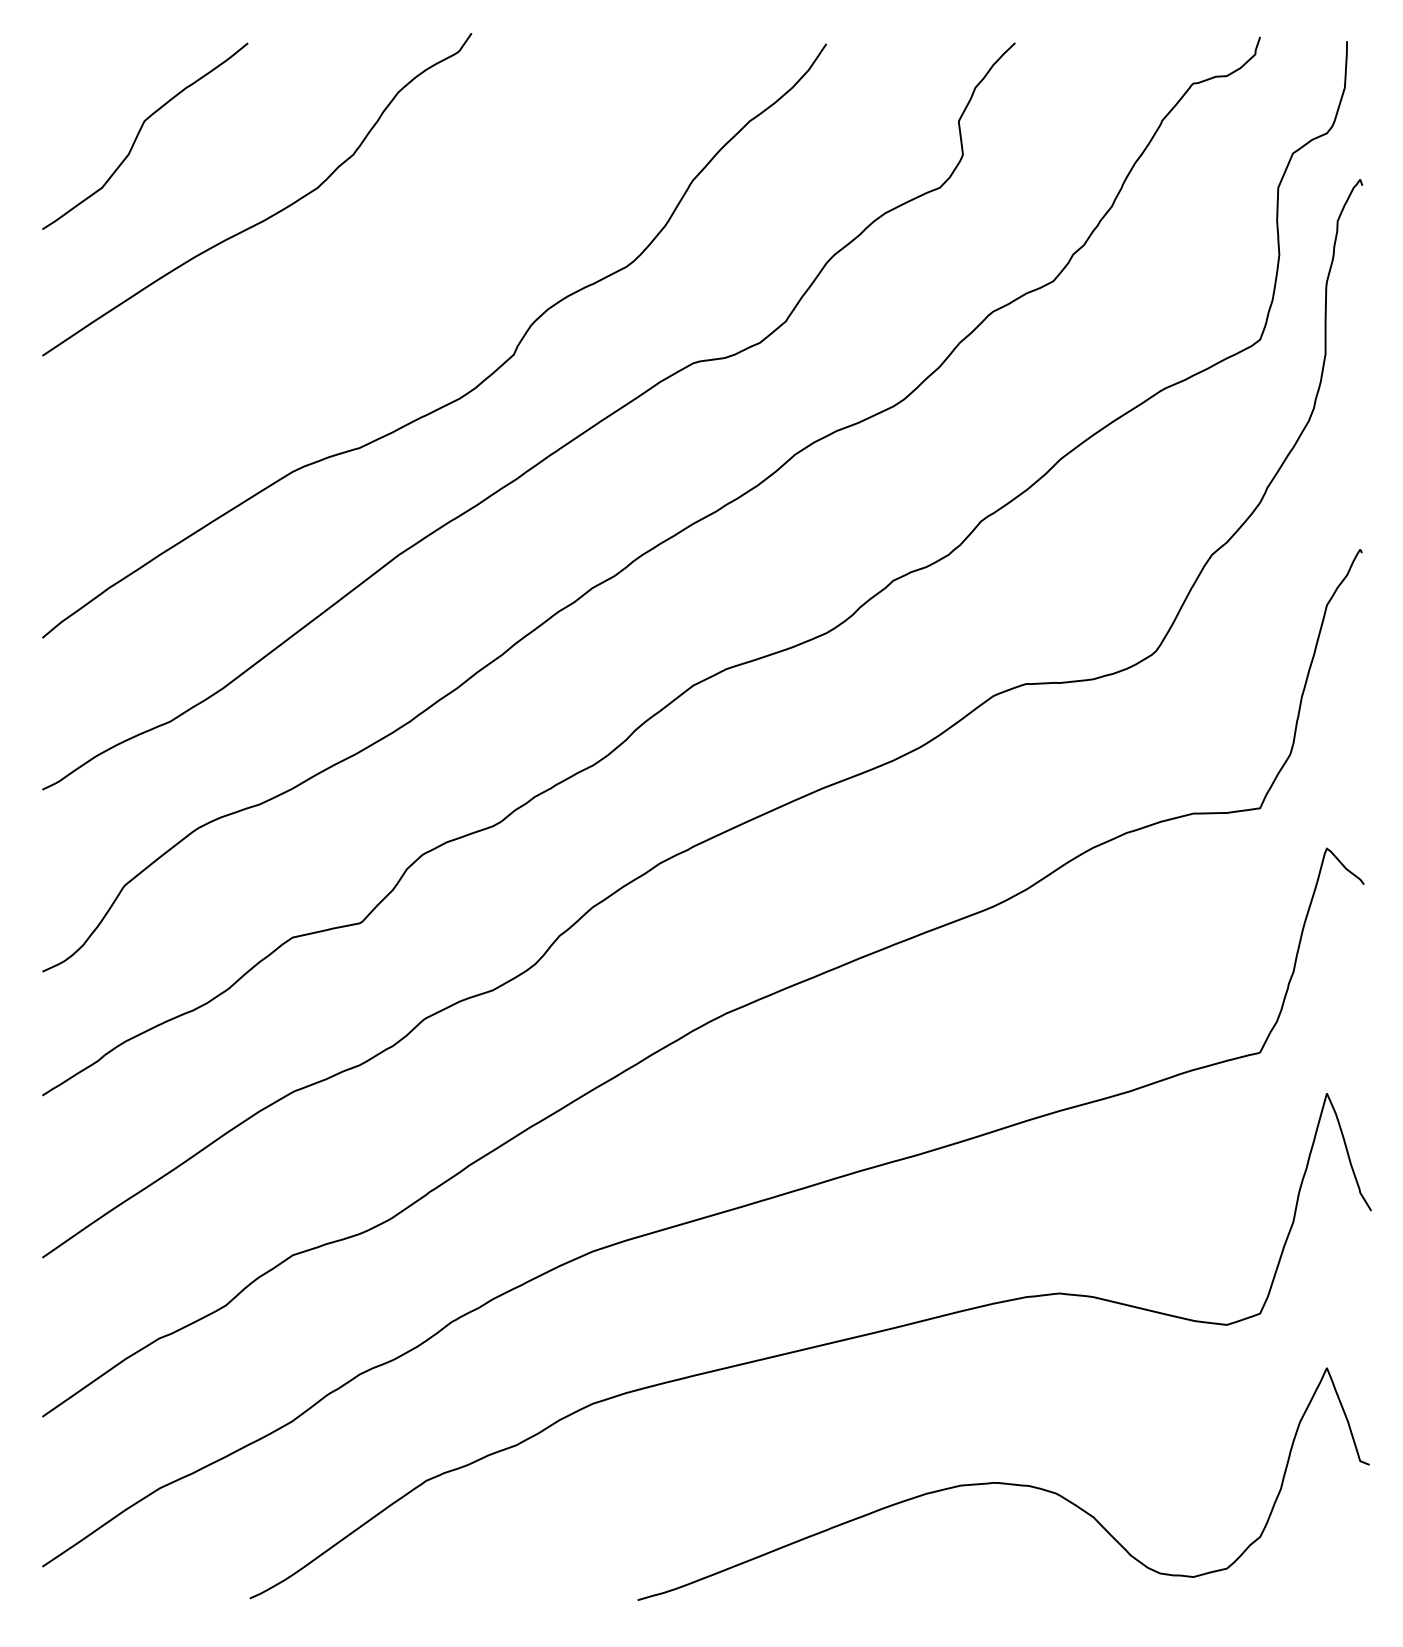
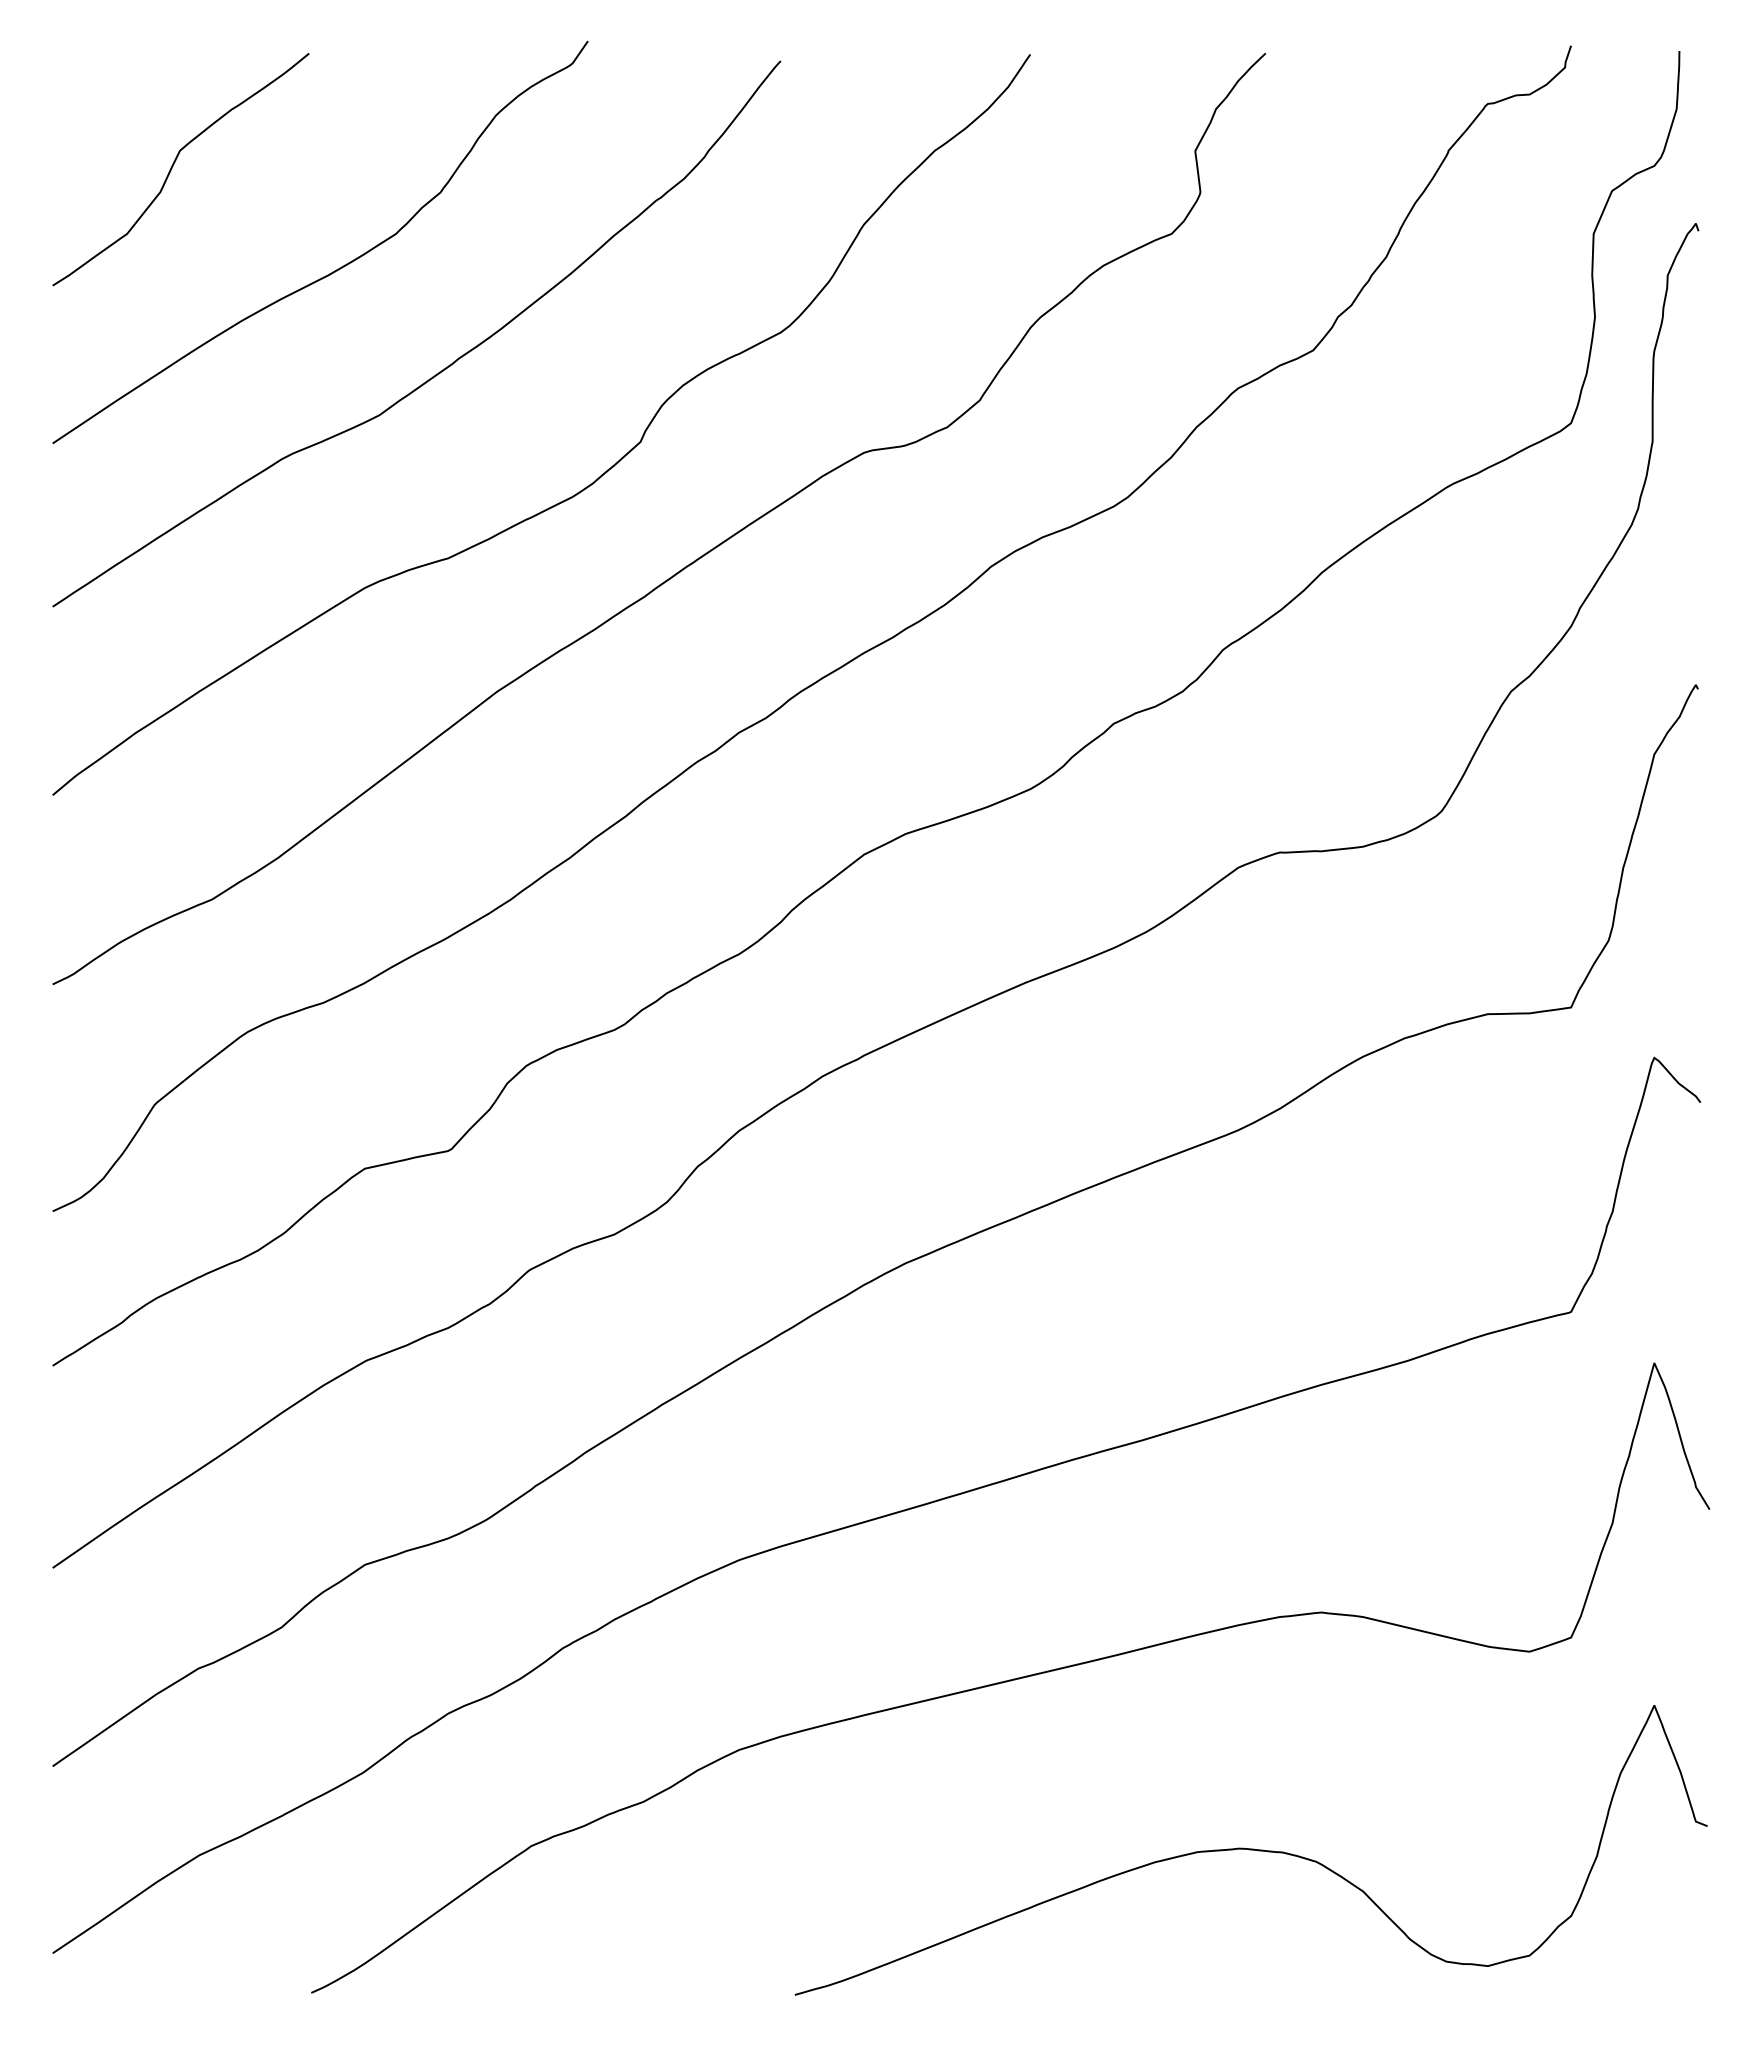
curve: (355, 296) -> (442, 369), added

